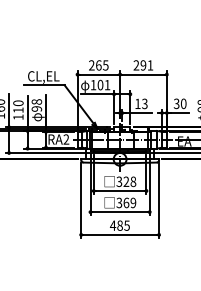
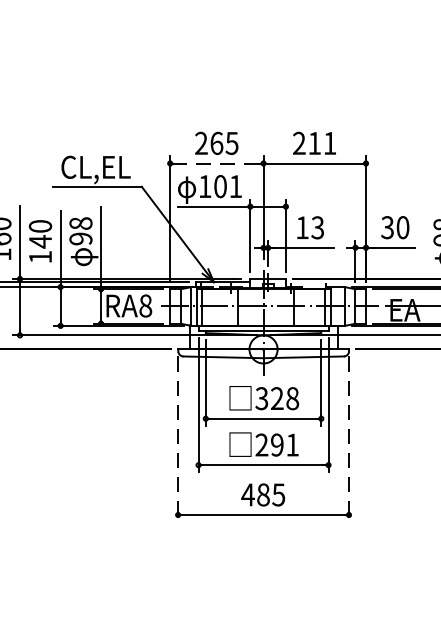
text: (143, 65) -> (314, 143), 291 -> 211
line: (98, 74) -> (216, 163), solid -> dashed
text: (18, 110) -> (40, 242), 110 -> 140
text: (66, 139) -> (145, 305), RA2 -> RA8
line: (81, 200) -> (178, 439), solid -> dashed
line: (159, 200) -> (349, 439), solid -> dashed
text: (126, 202) -> (277, 444), 369 -> 291

